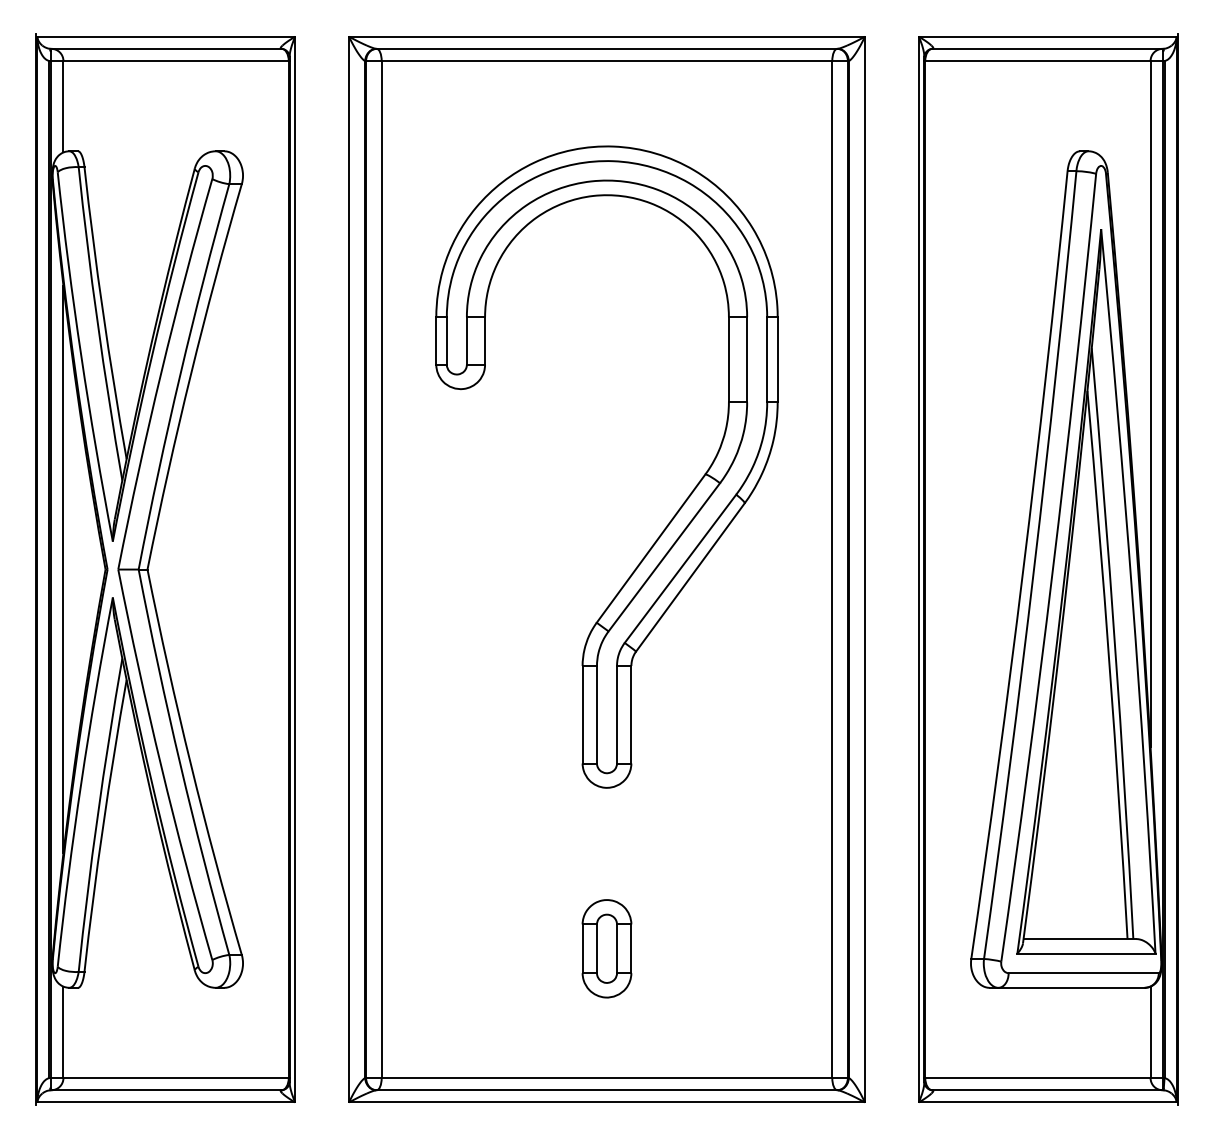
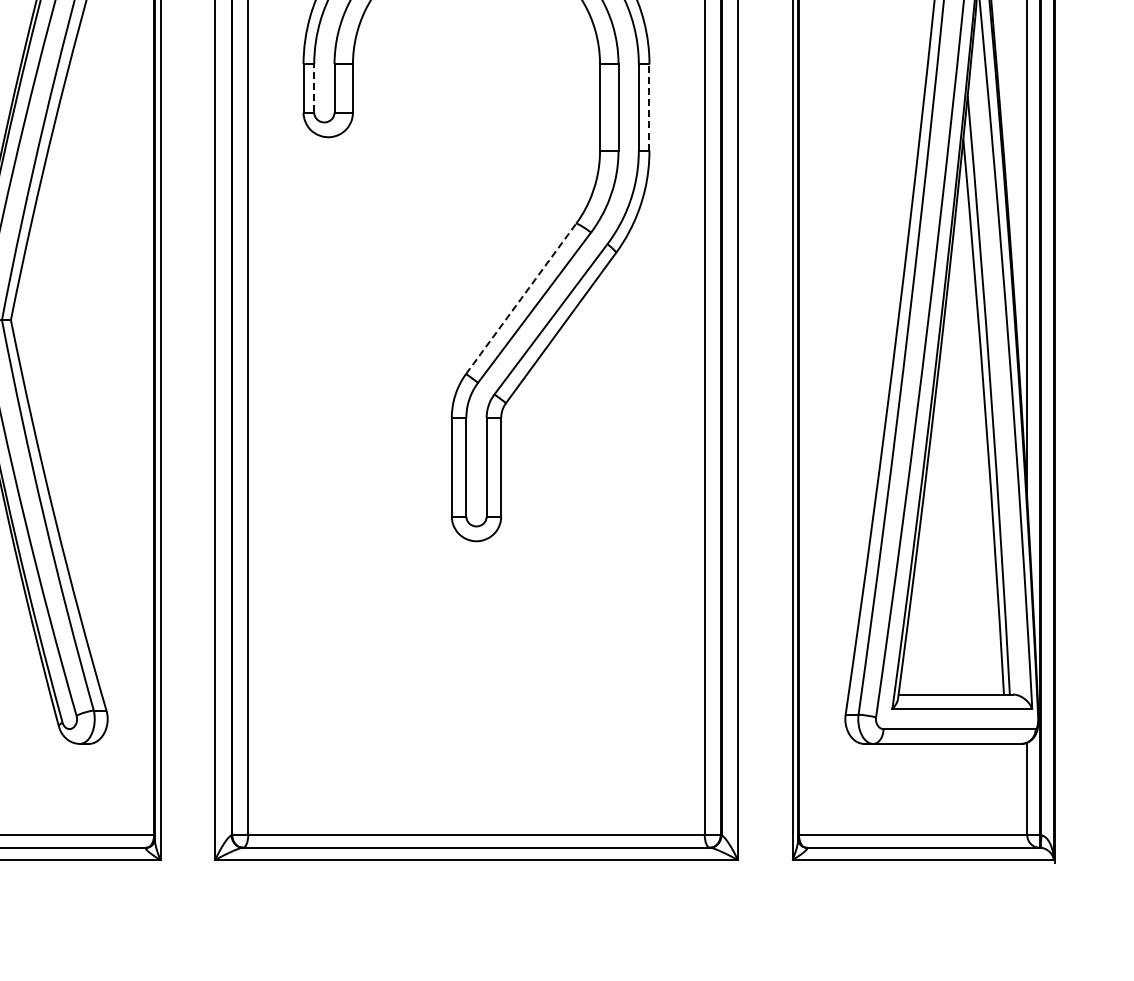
line: (446, 340) -> (313, 87), solid -> dashed
line: (777, 359) -> (649, 107), solid -> dashed
line: (651, 548) -> (521, 298), solid -> dashed
part: (606, 948) -> (476, 704), removed

